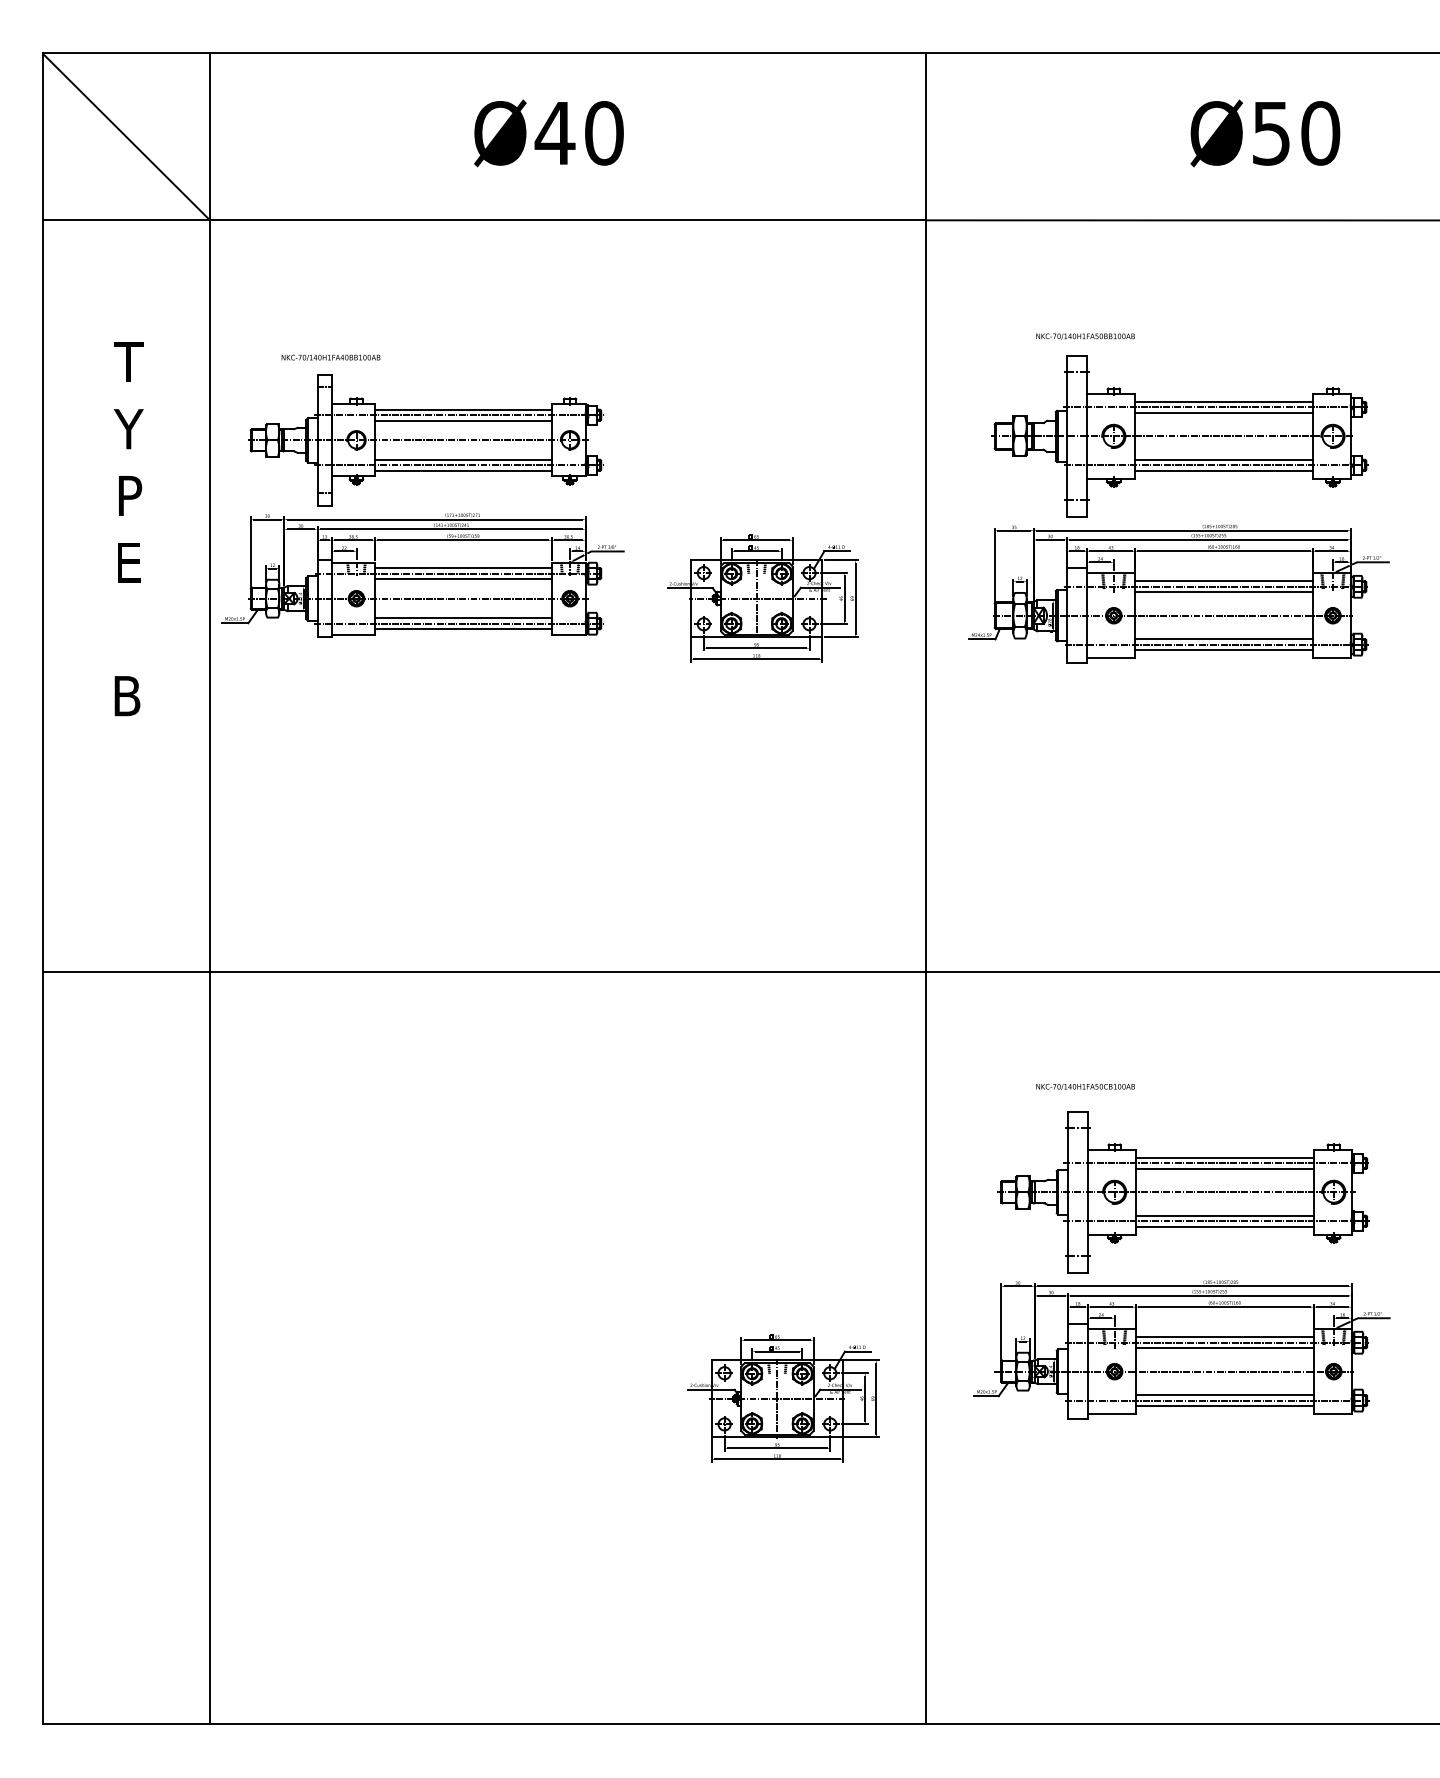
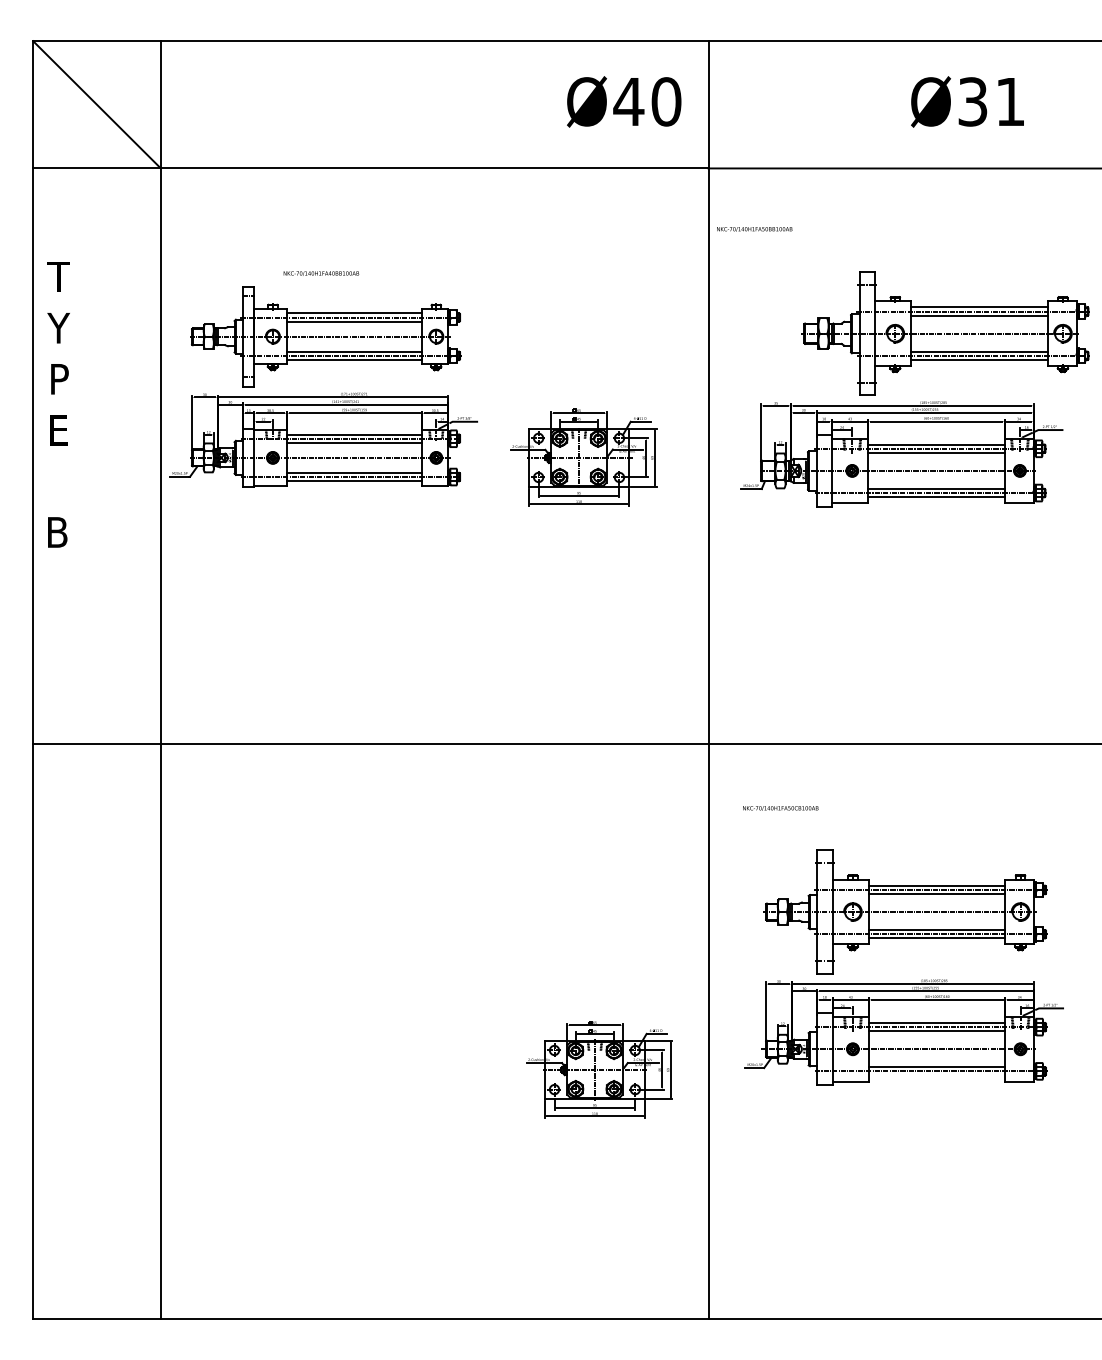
text: (549, 132) -> (624, 101), moved
text: (1297, 132) -> (992, 101), Ø50 -> Ø31
text: (1085, 336) -> (754, 229), moved
text: (331, 357) -> (321, 273), moved
part: (1179, 436) -> (945, 333), moved
text: (128, 528) -> (58, 404), moved
text: (1085, 1087) -> (780, 808), moved
line: (1225, 1405) -> (937, 1075), removed

